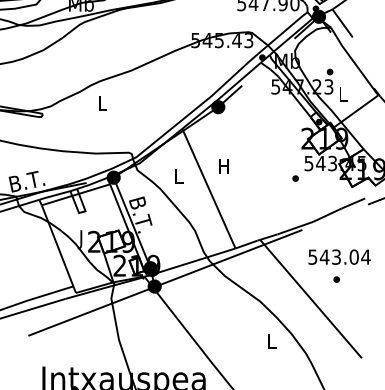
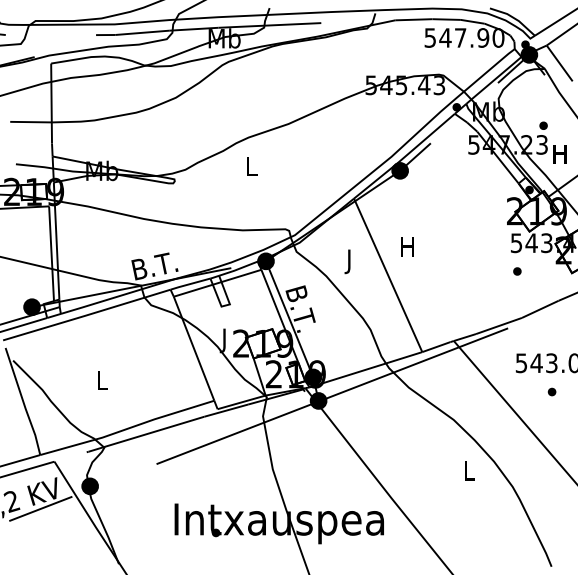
text: (342, 94) -> (559, 154), L -> H
text: (178, 177) -> (349, 261), L -> J
part: (295, 178) -> (517, 271), moved

